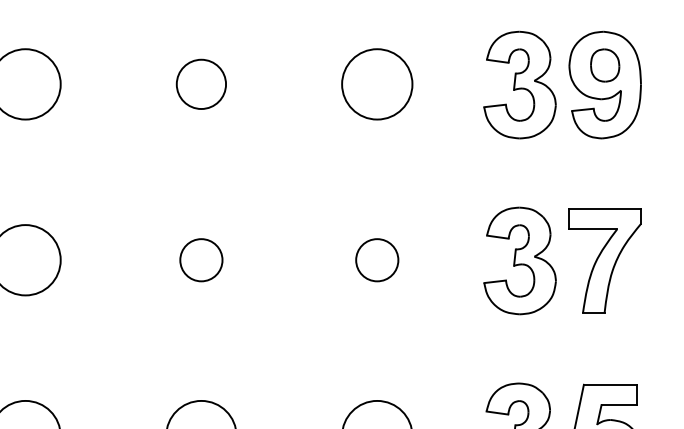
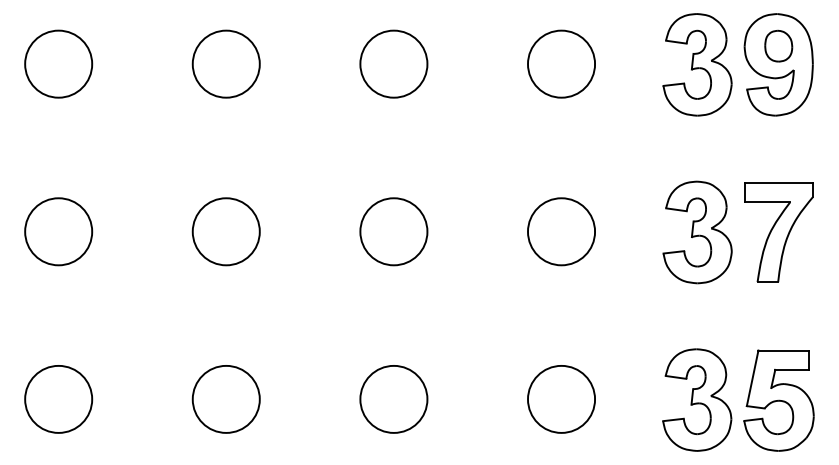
circle: (200, 83) -> (393, 63), size x1.43
circle: (200, 259) -> (393, 231), size x1.67
circle: (377, 259) -> (561, 231), size x1.67

